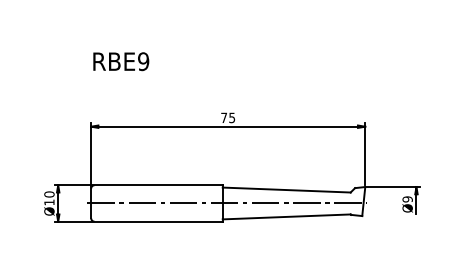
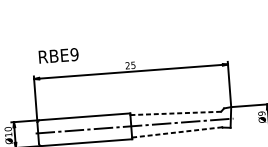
text: (121, 61) -> (58, 55), moved
text: (223, 117) -> (127, 65), 75 -> 25
line: (287, 190) -> (176, 113), solid -> dashed
line: (286, 216) -> (177, 132), solid -> dashed

